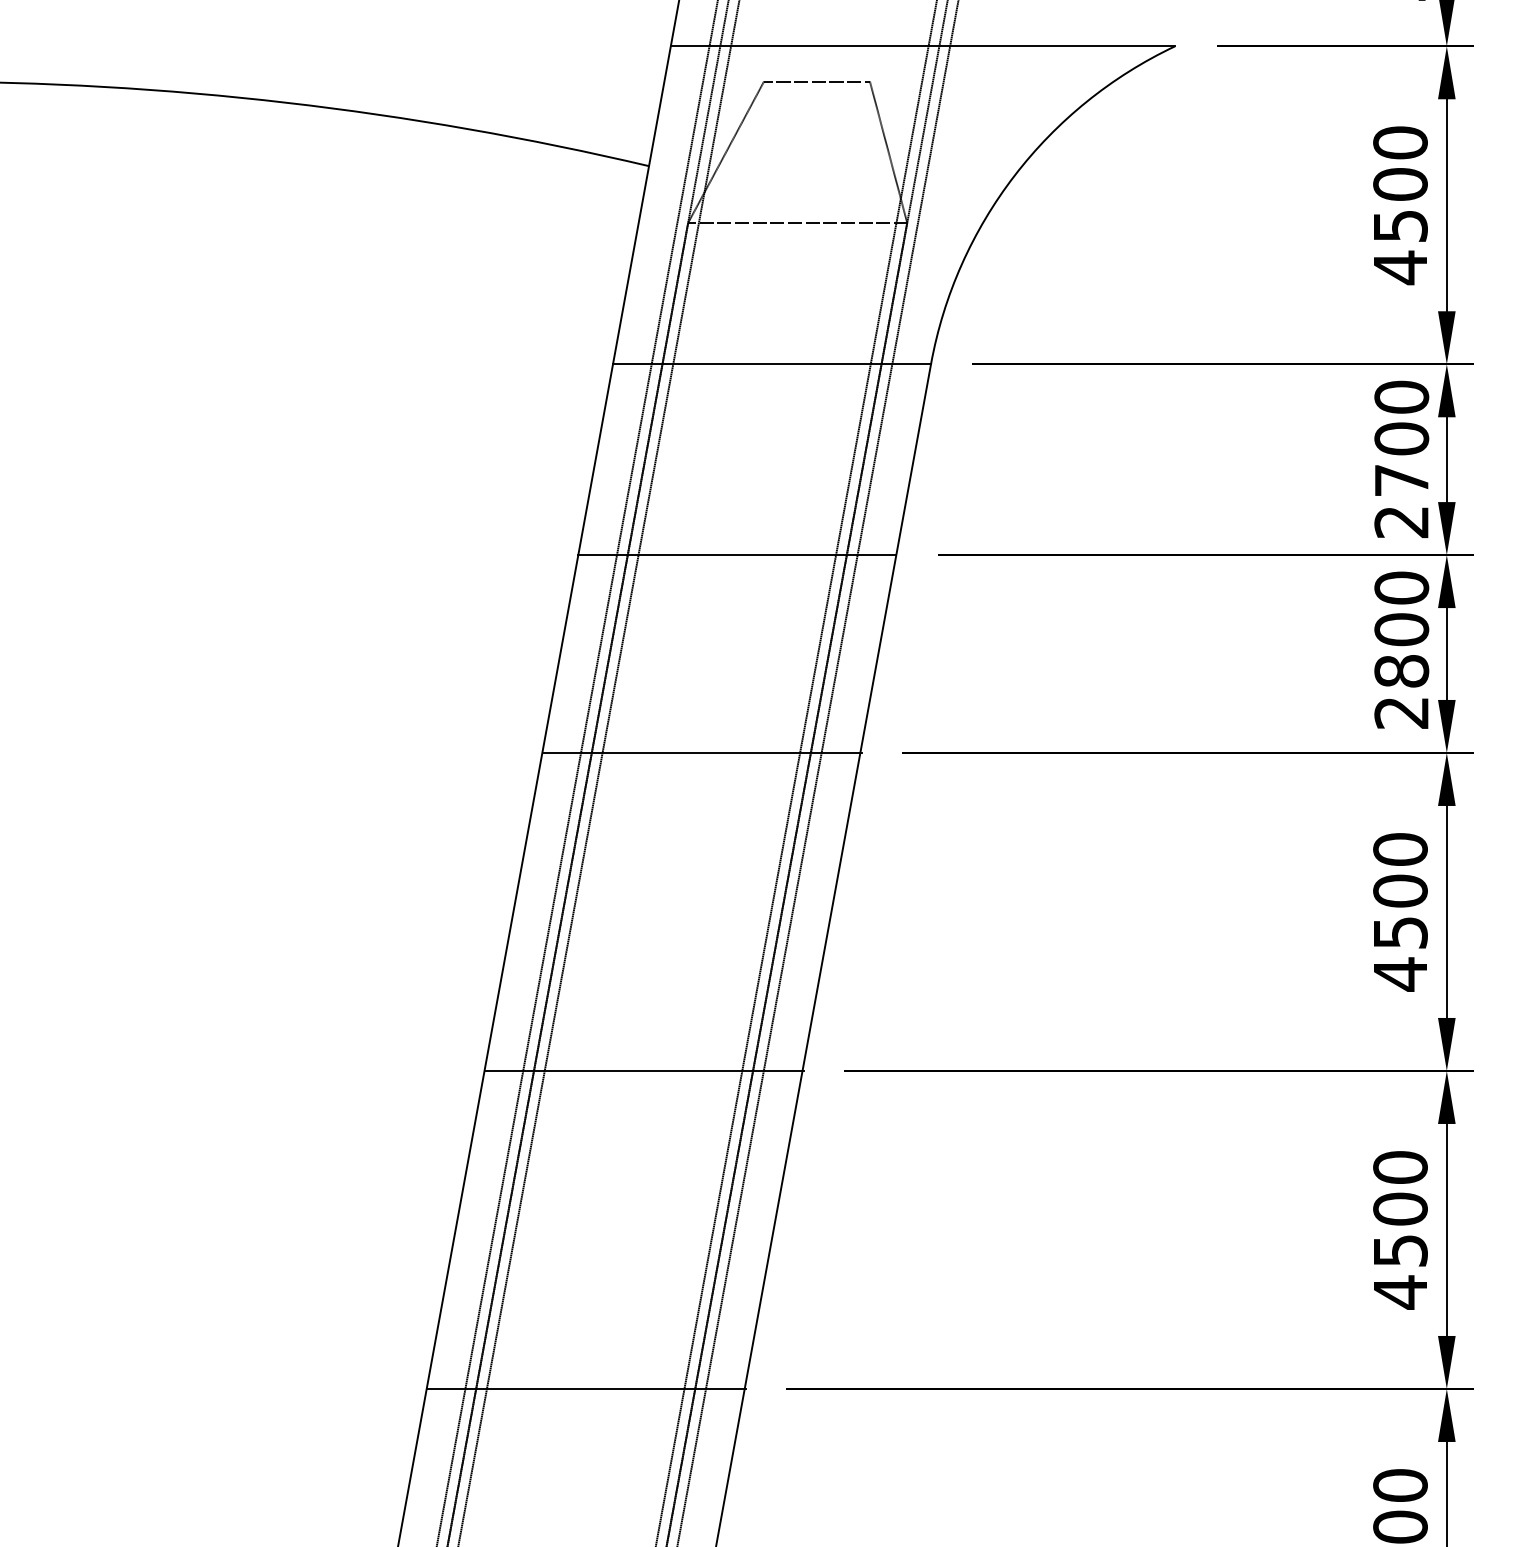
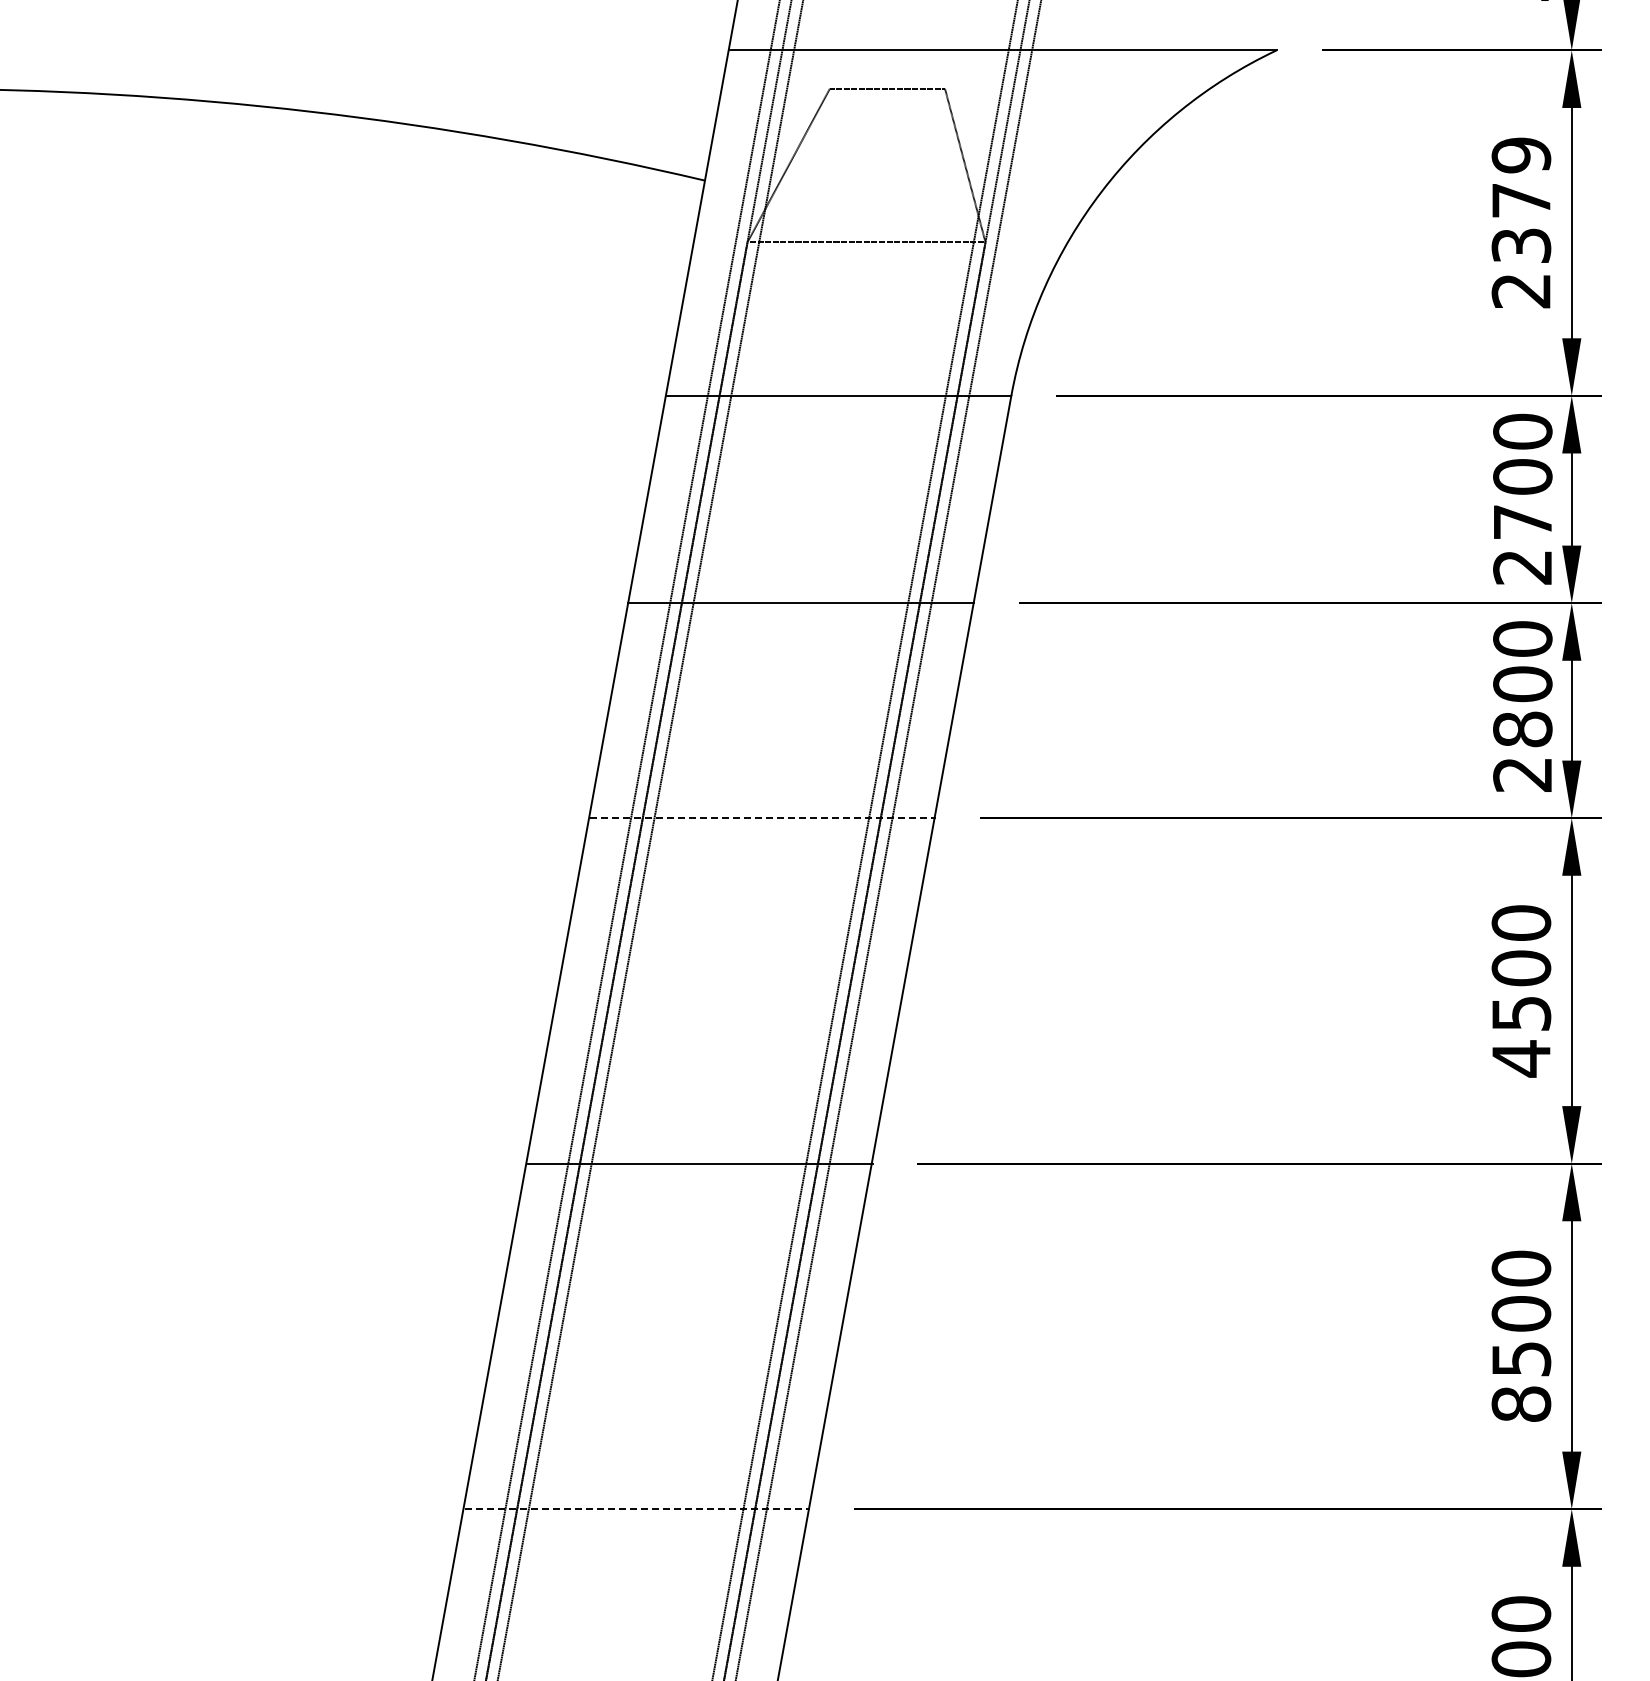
text: (1400, 205) -> (1521, 223), 4500 -> 2379
line: (702, 753) -> (763, 818), solid -> dashed
text: (1400, 1292) -> (1521, 1404), 4500 -> 8500
line: (586, 1389) -> (637, 1509), solid -> dashed

